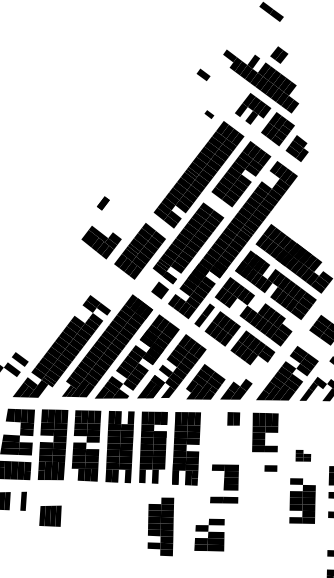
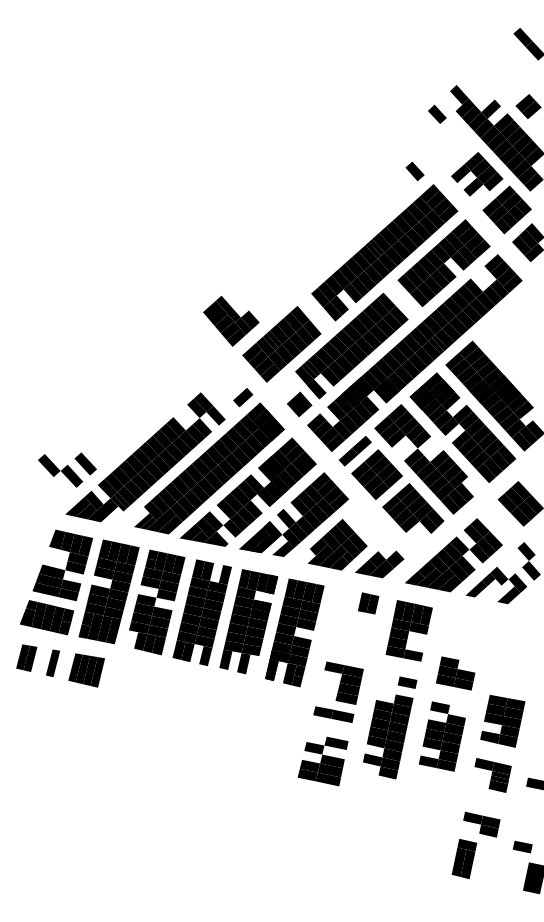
part: (203, 74) -> (437, 113), moved
part: (209, 114) -> (414, 171), size x1.43
part: (103, 203) -> (243, 397), moved
part: (302, 455) -> (455, 673), size x1.67
part: (50, 516) -> (86, 670), moved
part: (161, 527) -> (388, 736), moved
part: (209, 536) -> (322, 761), moved

